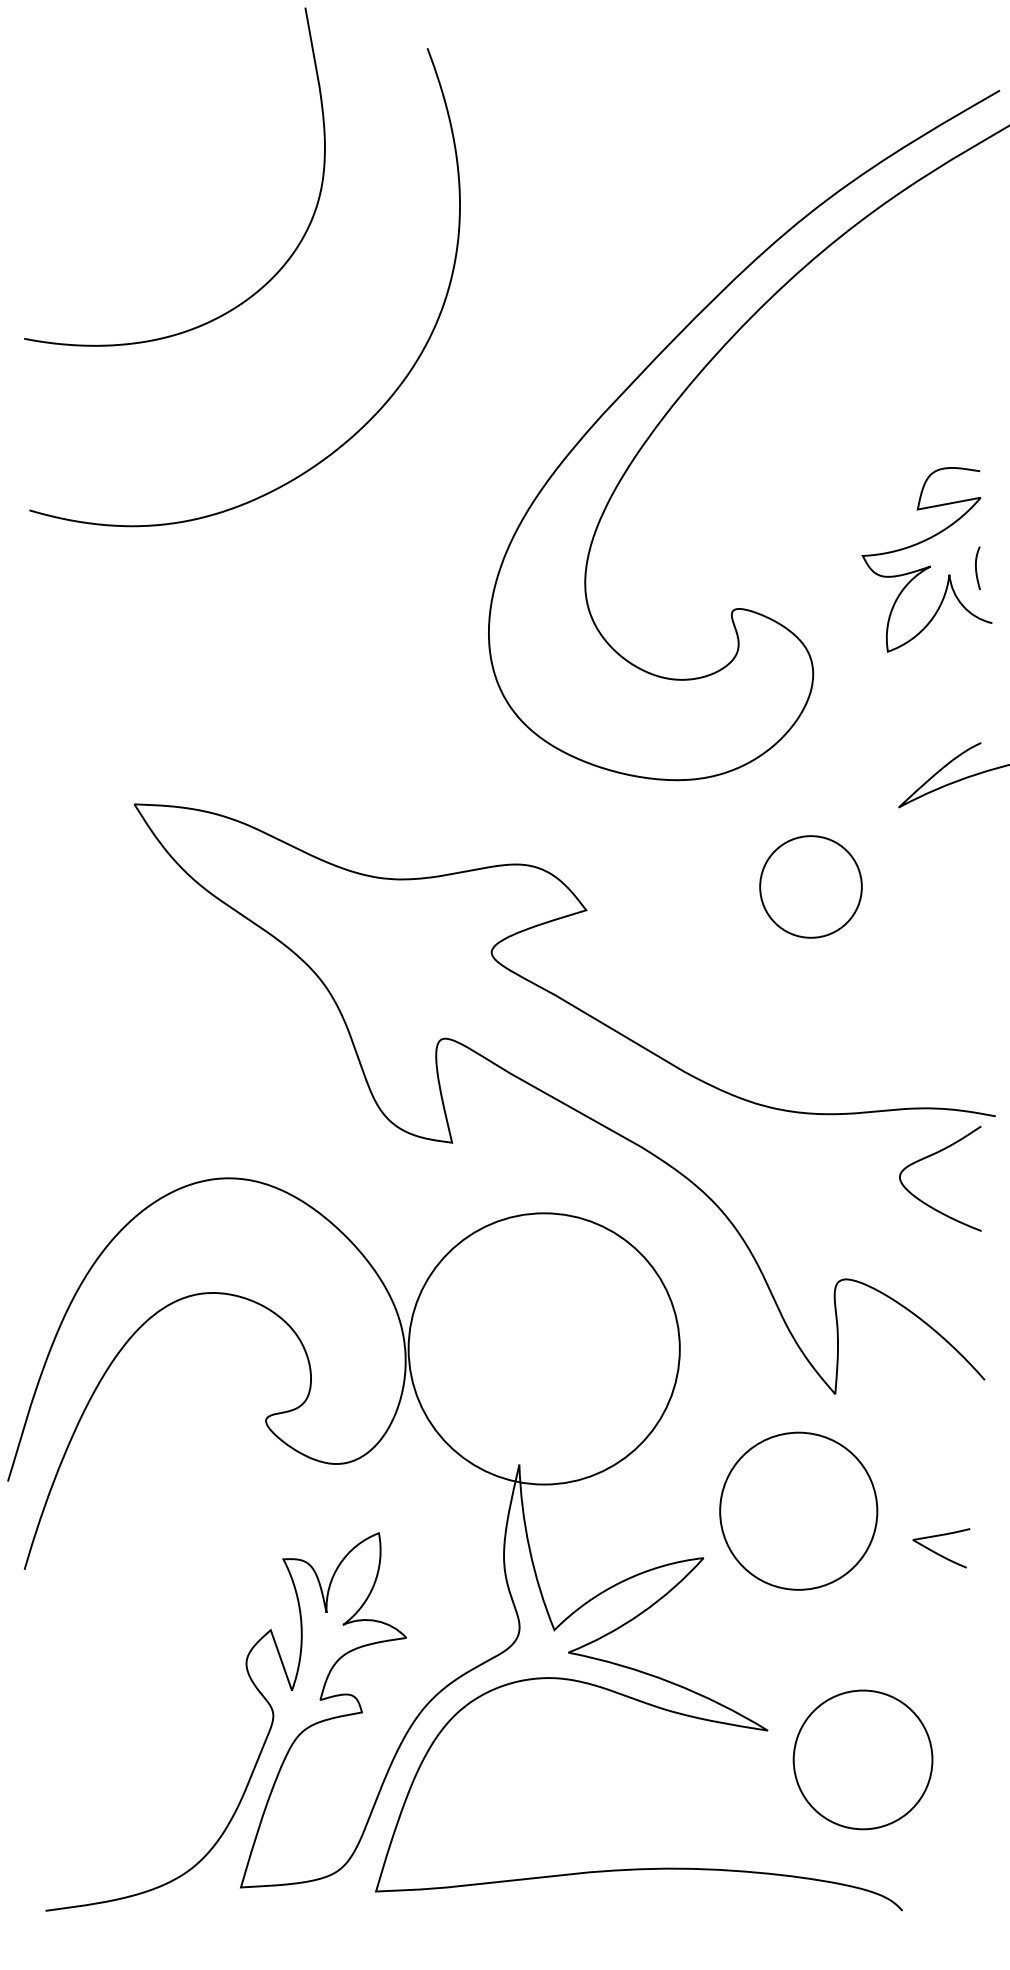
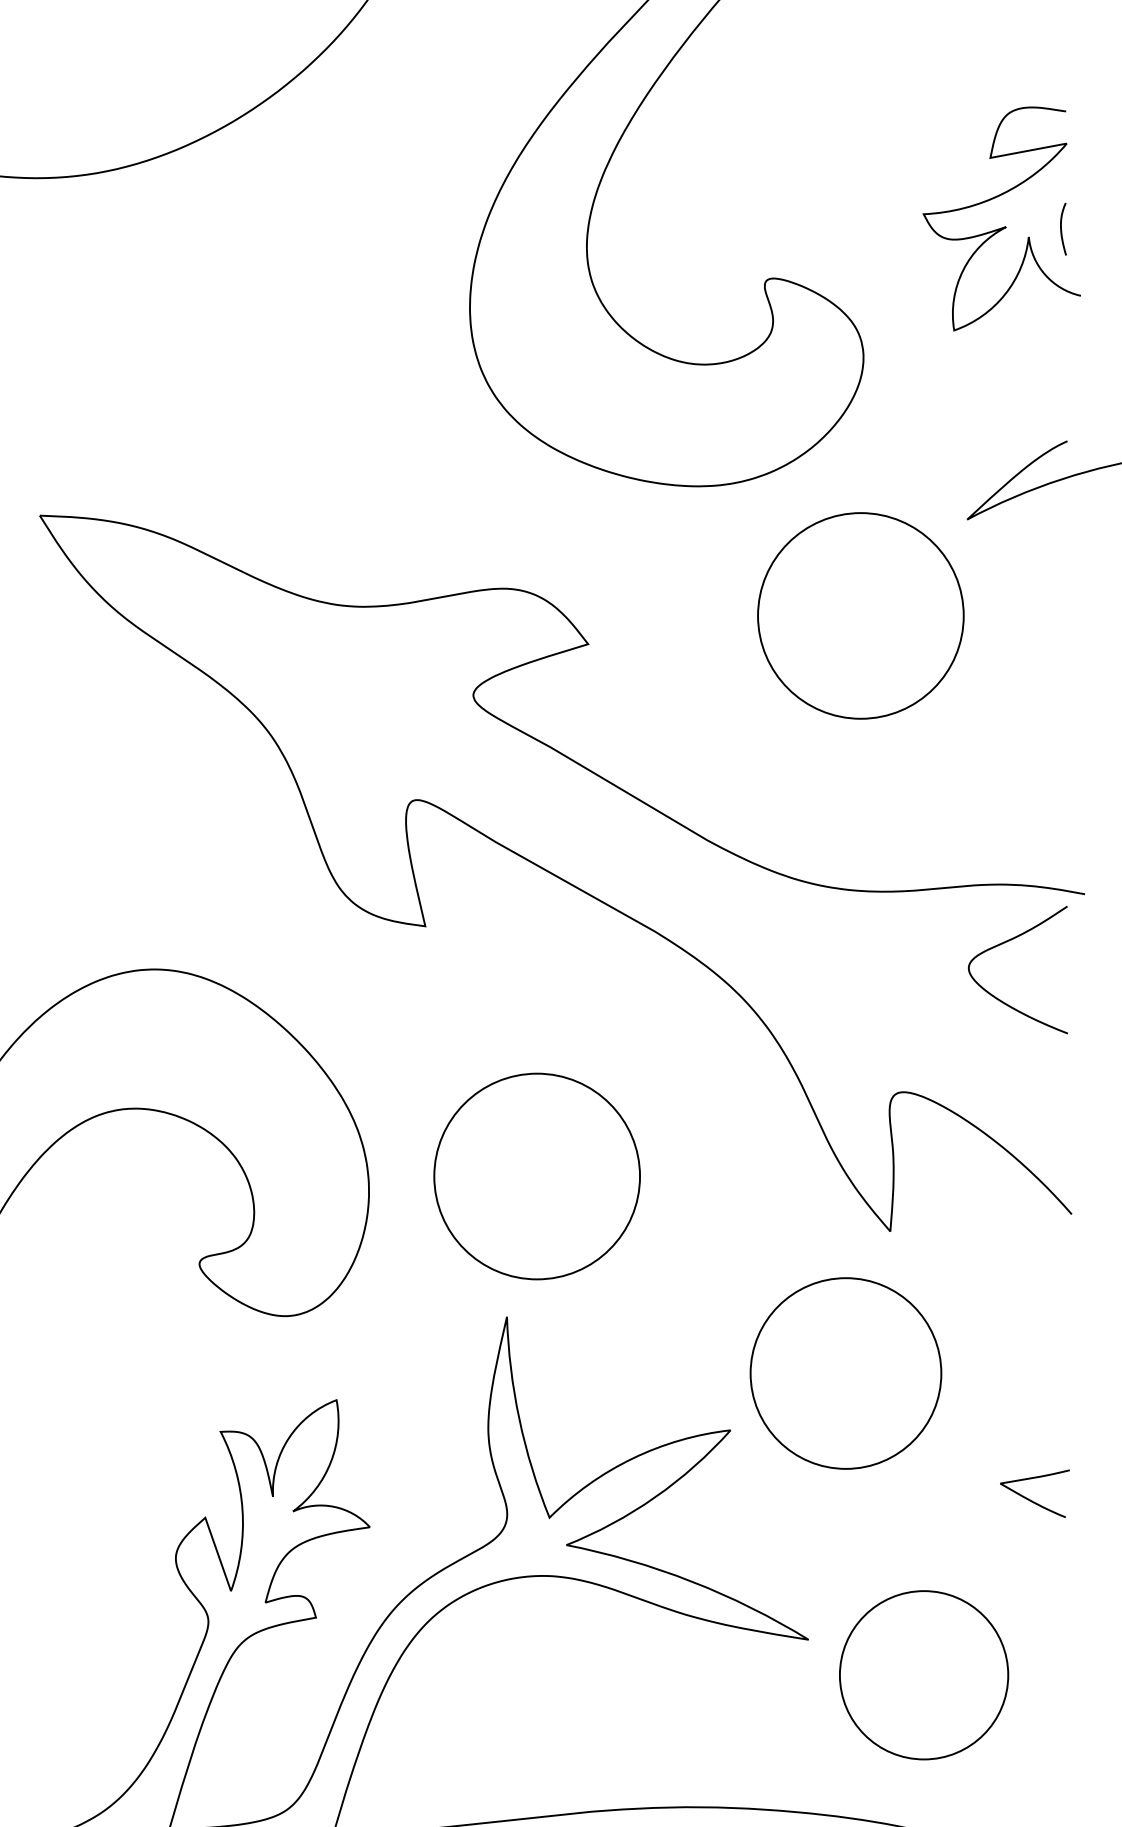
circle: (810, 886) -> (860, 615), size x1.67
circle: (544, 1348) -> (537, 1176), size x0.62
curve: (939, 1553) -> (1032, 1500), moved

